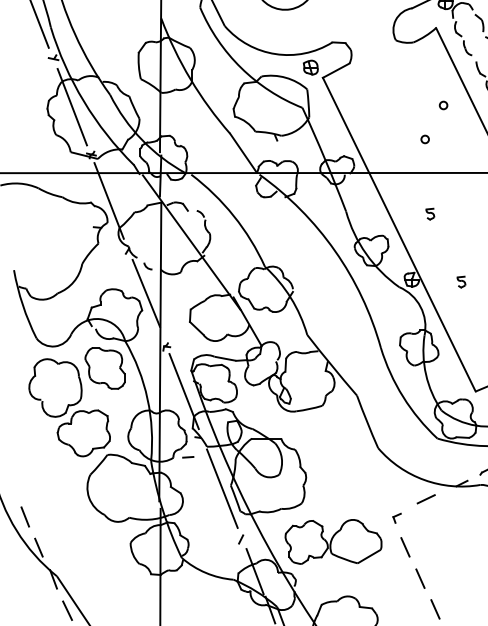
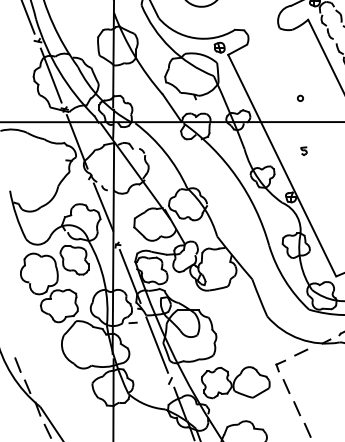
circle: (442, 104) -> (312, 73), removed
part: (460, 281) -> (325, 198), removed
part: (396, 517) -> (280, 365), size x1.67

